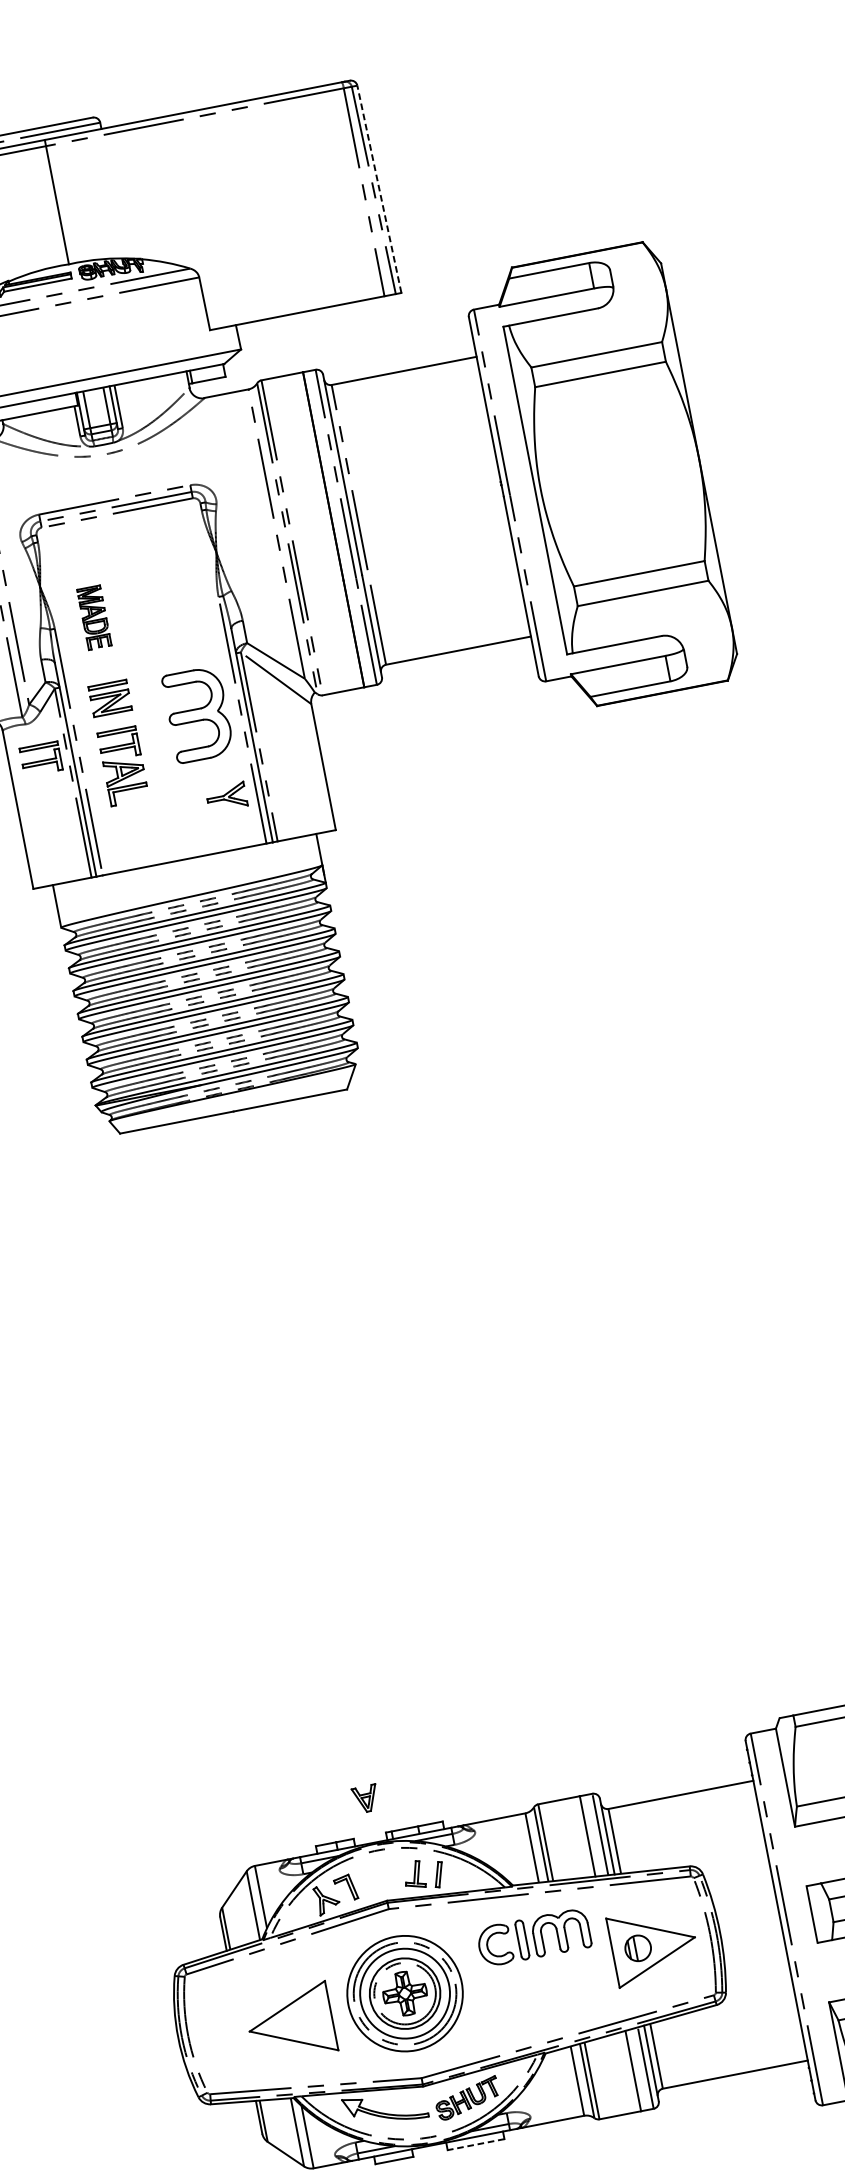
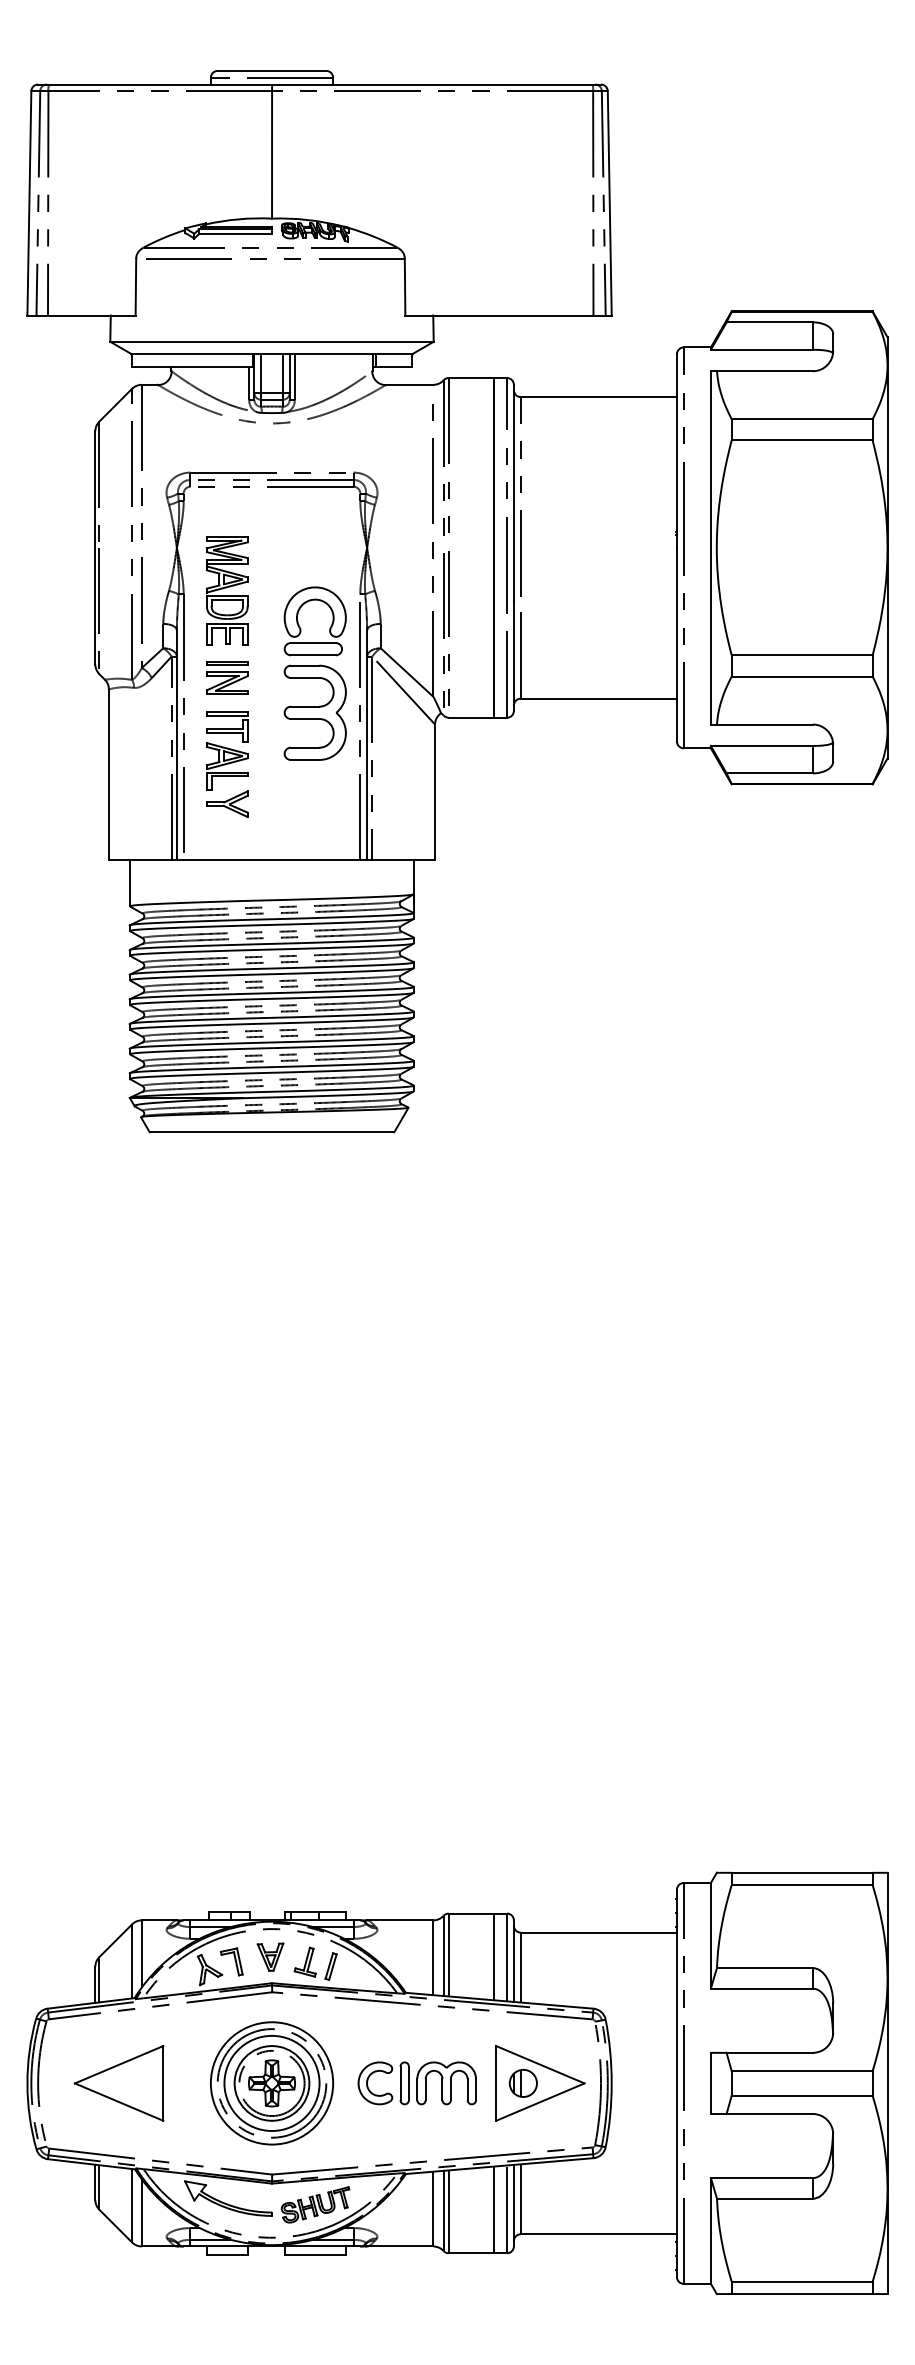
line: (378, 188) -> (609, 202), dashed -> solid
part: (93, 617) -> (226, 590), size x1.67
part: (170, 639) -> (301, 628), added
part: (41, 758) -> (143, 726), removed
part: (226, 796) -> (227, 803), moved
part: (365, 1798) -> (270, 1956), moved
part: (533, 1938) -> (416, 2083), moved
part: (290, 2023) -> (118, 2083), moved
line: (476, 2144) -> (315, 2254), dashed -> solid

